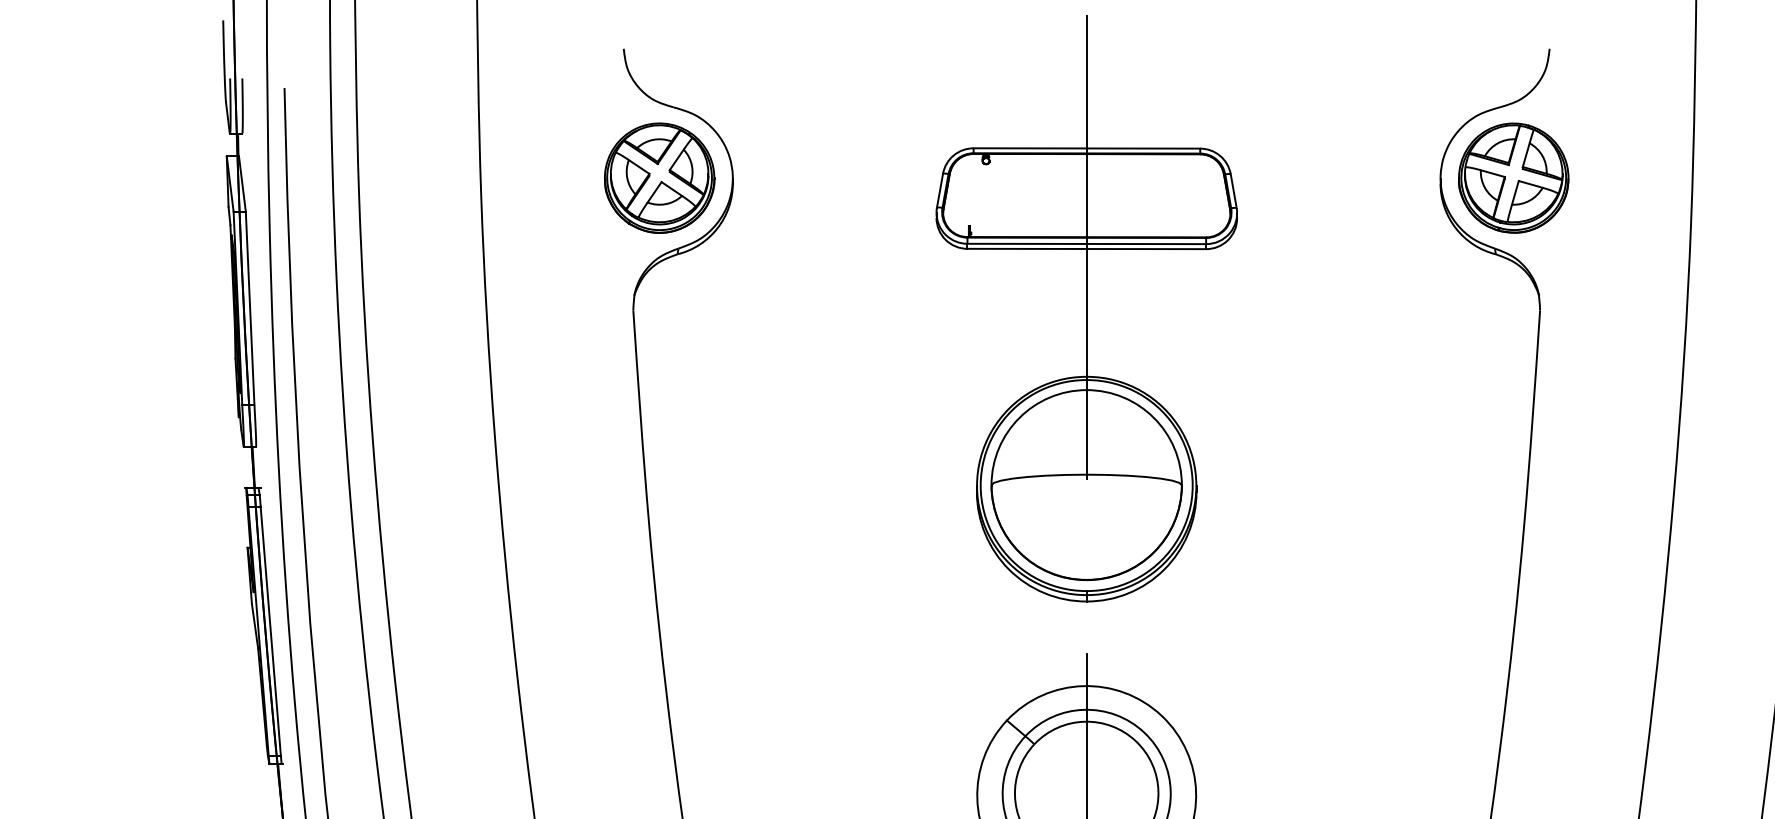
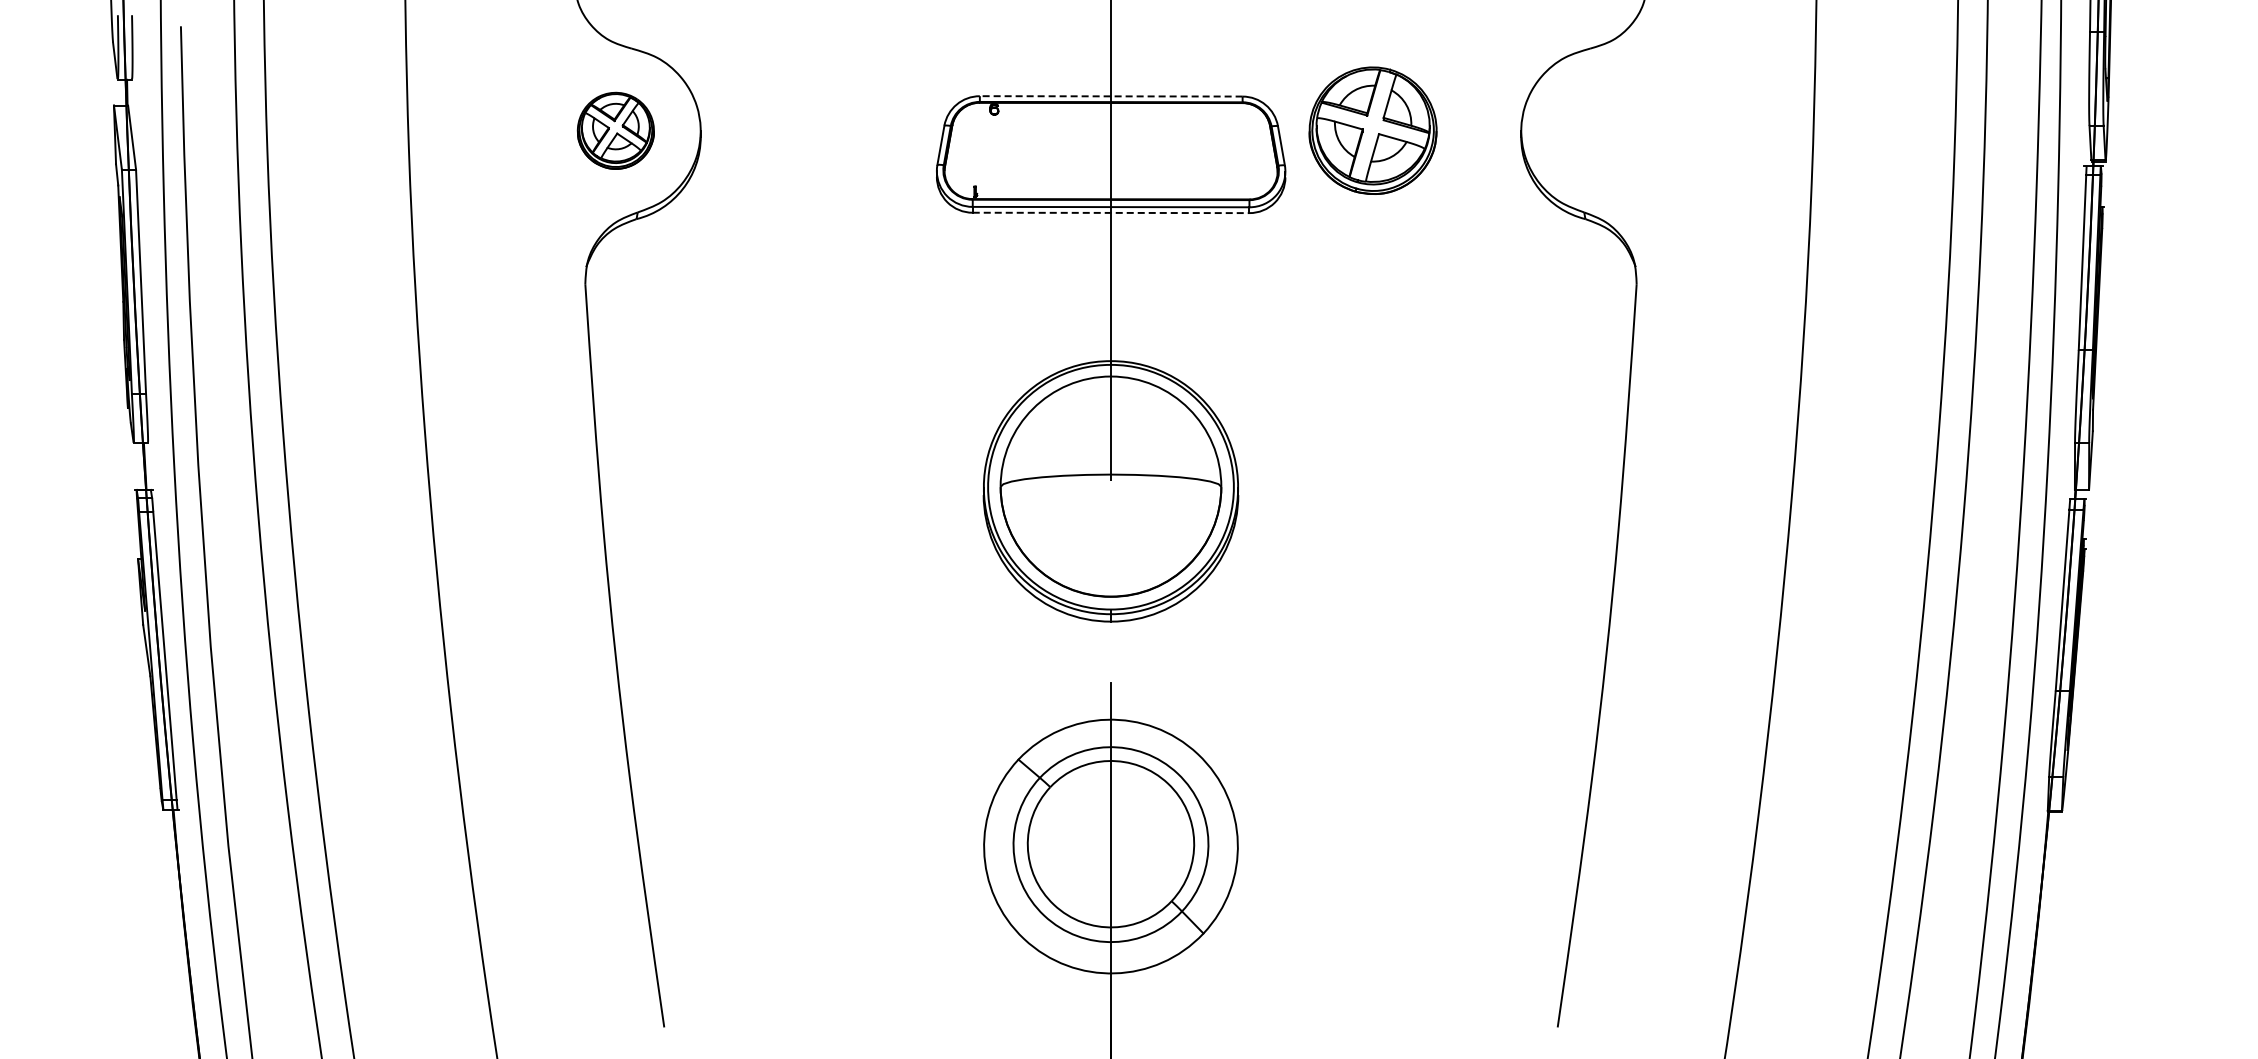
line: (1086, 148) -> (1110, 96), solid -> dashed
part: (659, 177) -> (615, 130), size x0.6
part: (1513, 177) -> (1372, 130), moved
line: (1087, 248) -> (1111, 212), solid -> dashed

